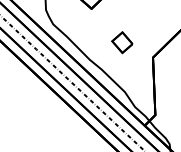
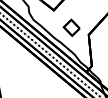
part: (122, 42) -> (71, 27), size x1.43

